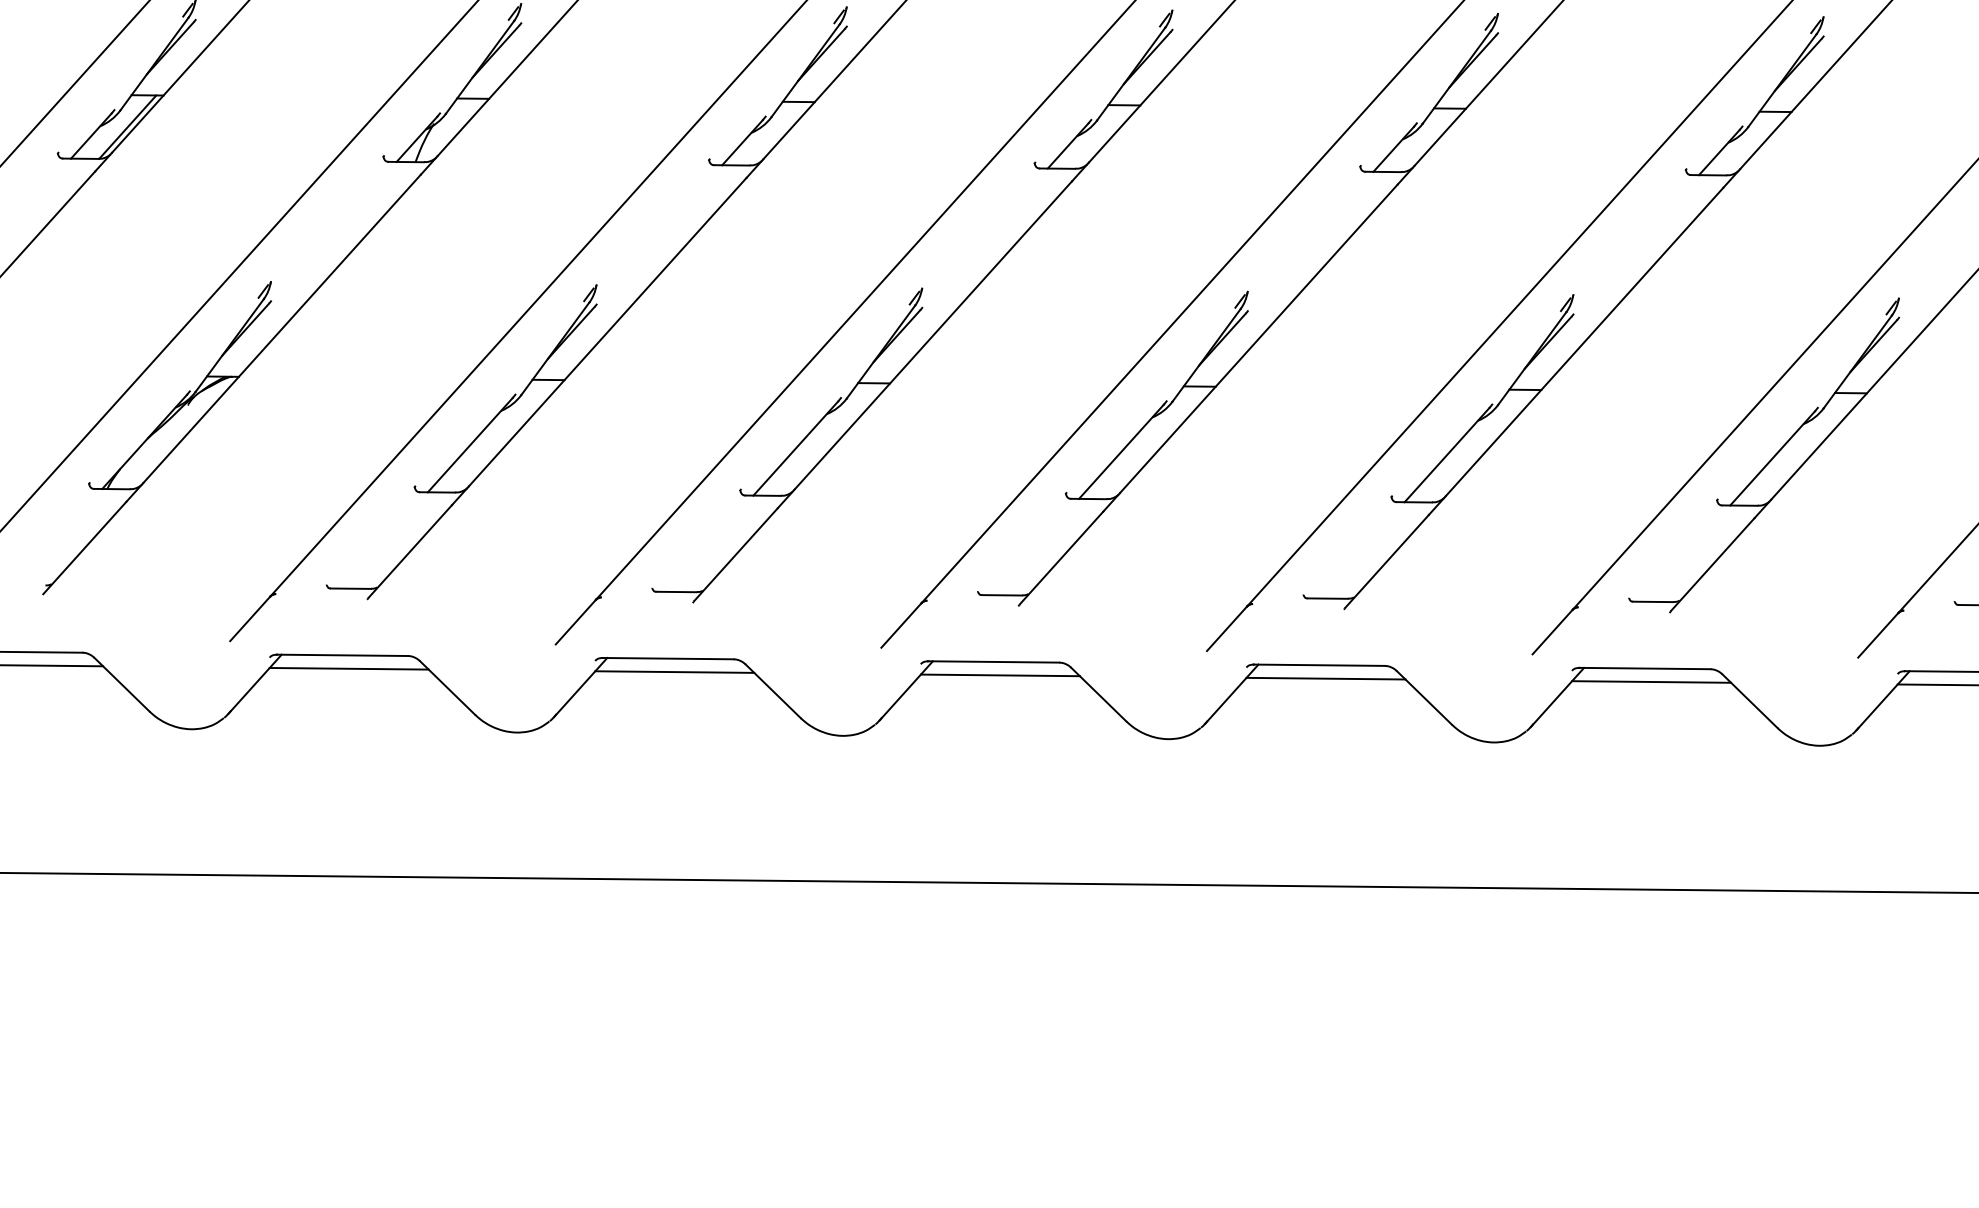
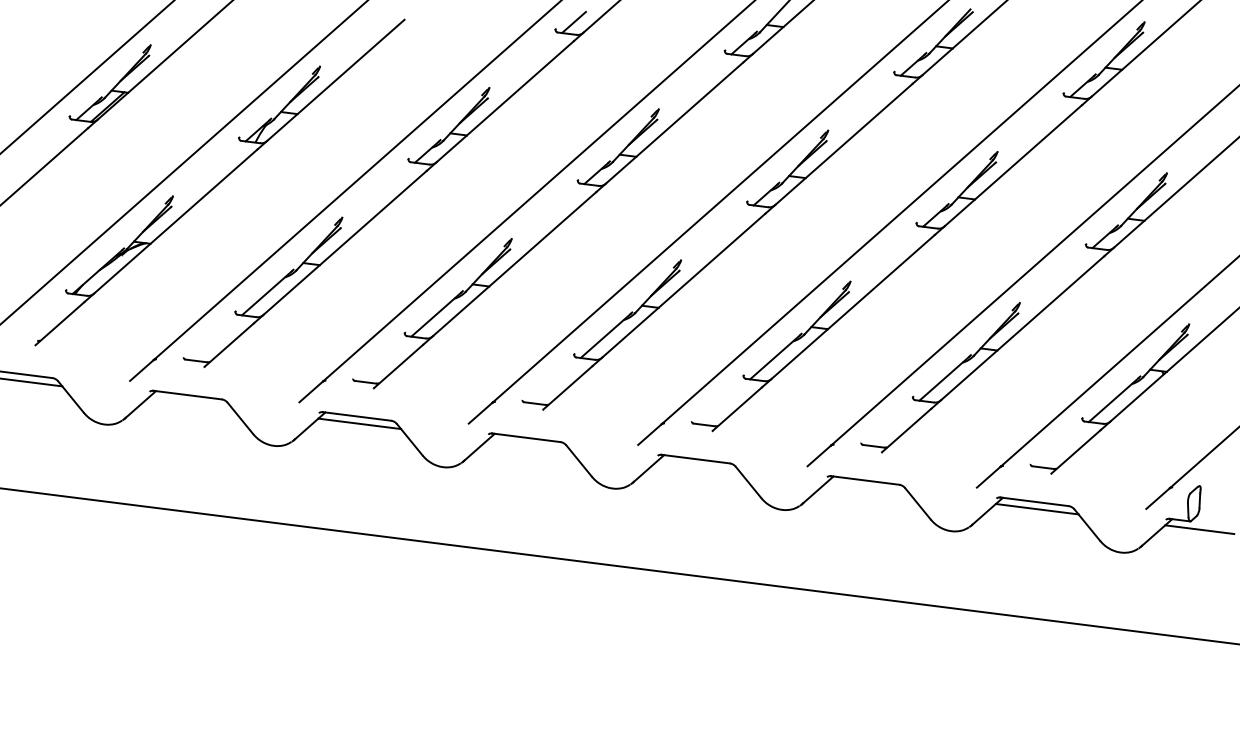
line: (349, 668) -> (190, 402), removed
line: (999, 674) -> (528, 444), removed
line: (1326, 678) -> (698, 466), removed
line: (1650, 681) -> (867, 487), removed

